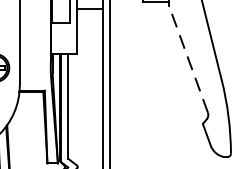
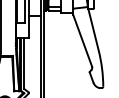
line: (188, 58) -> (82, 40), dashed -> solid

